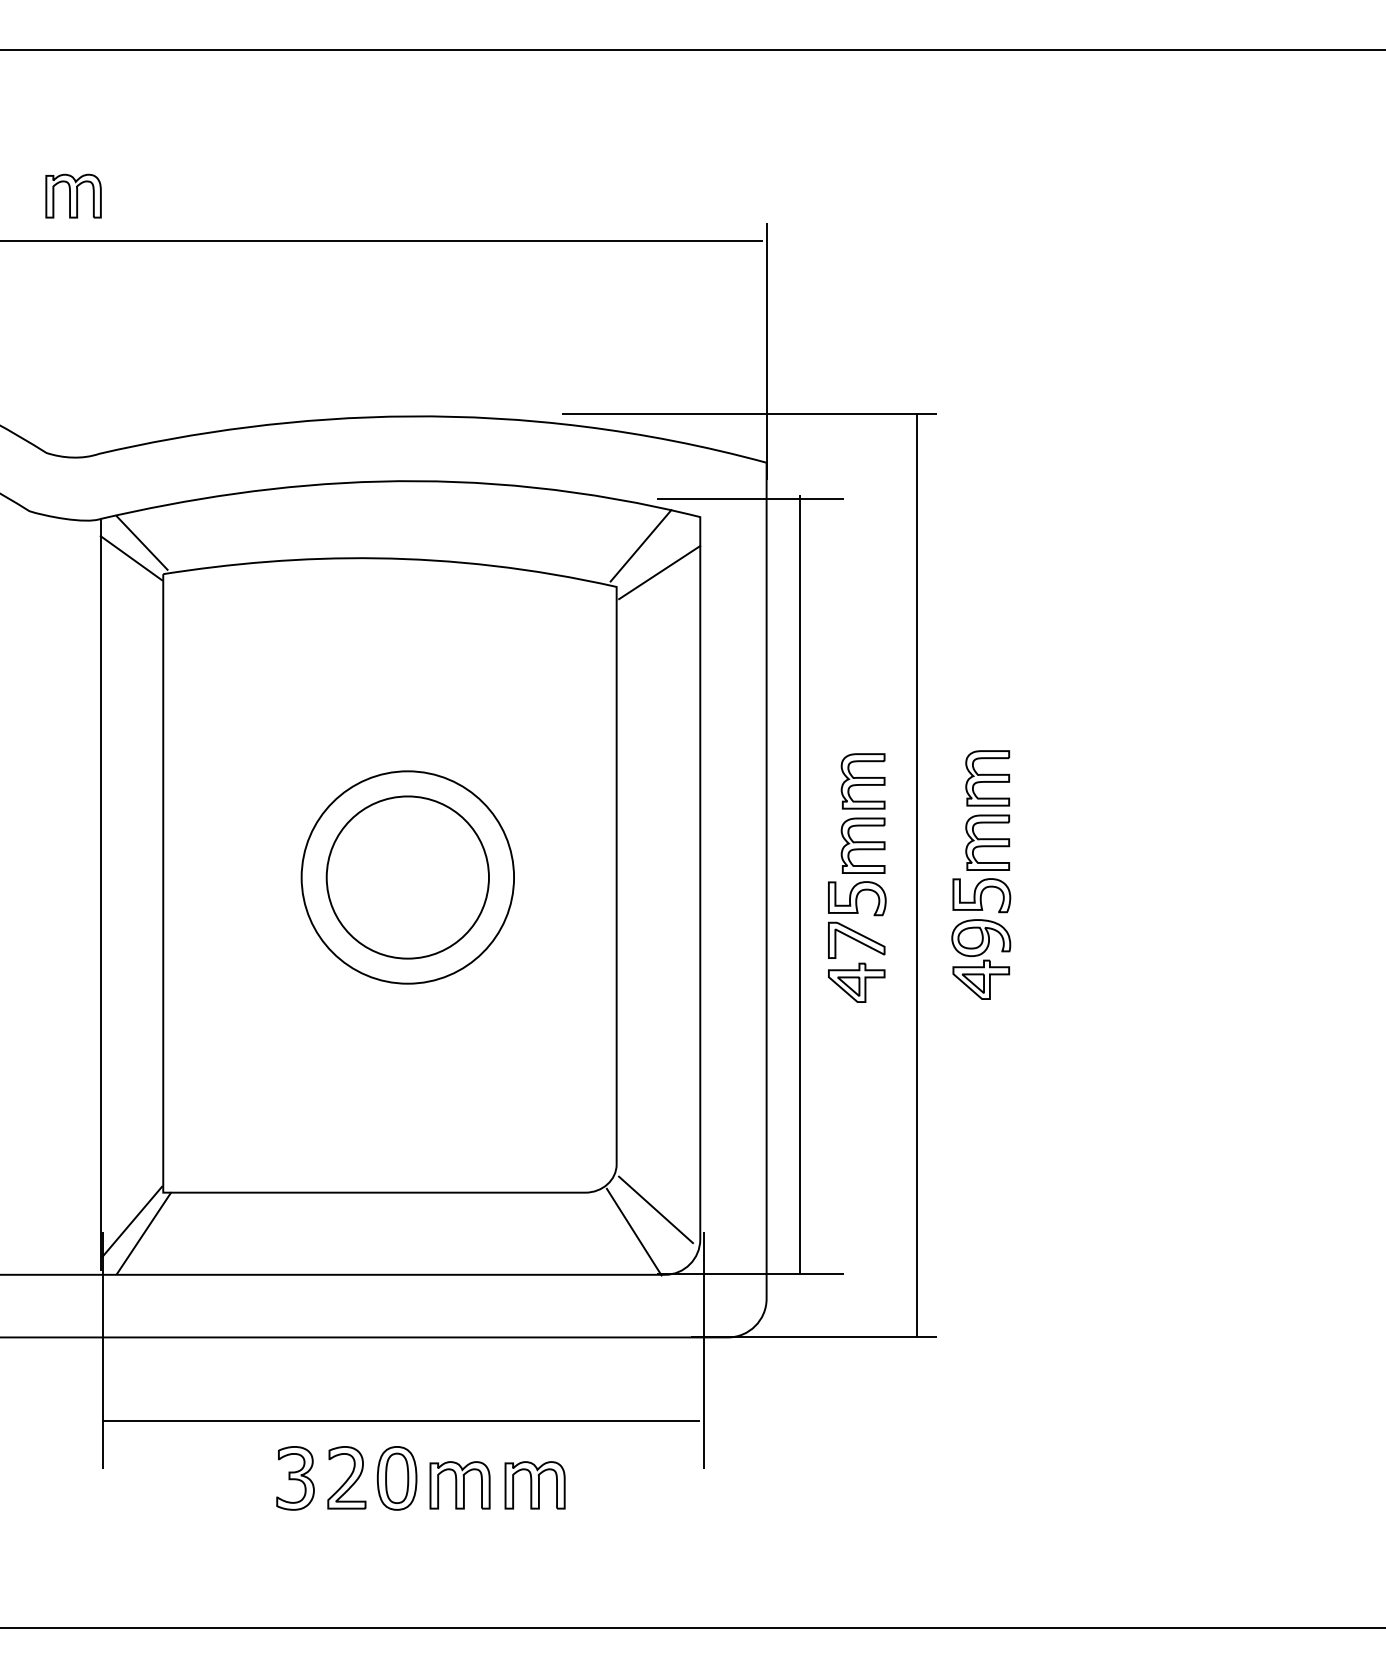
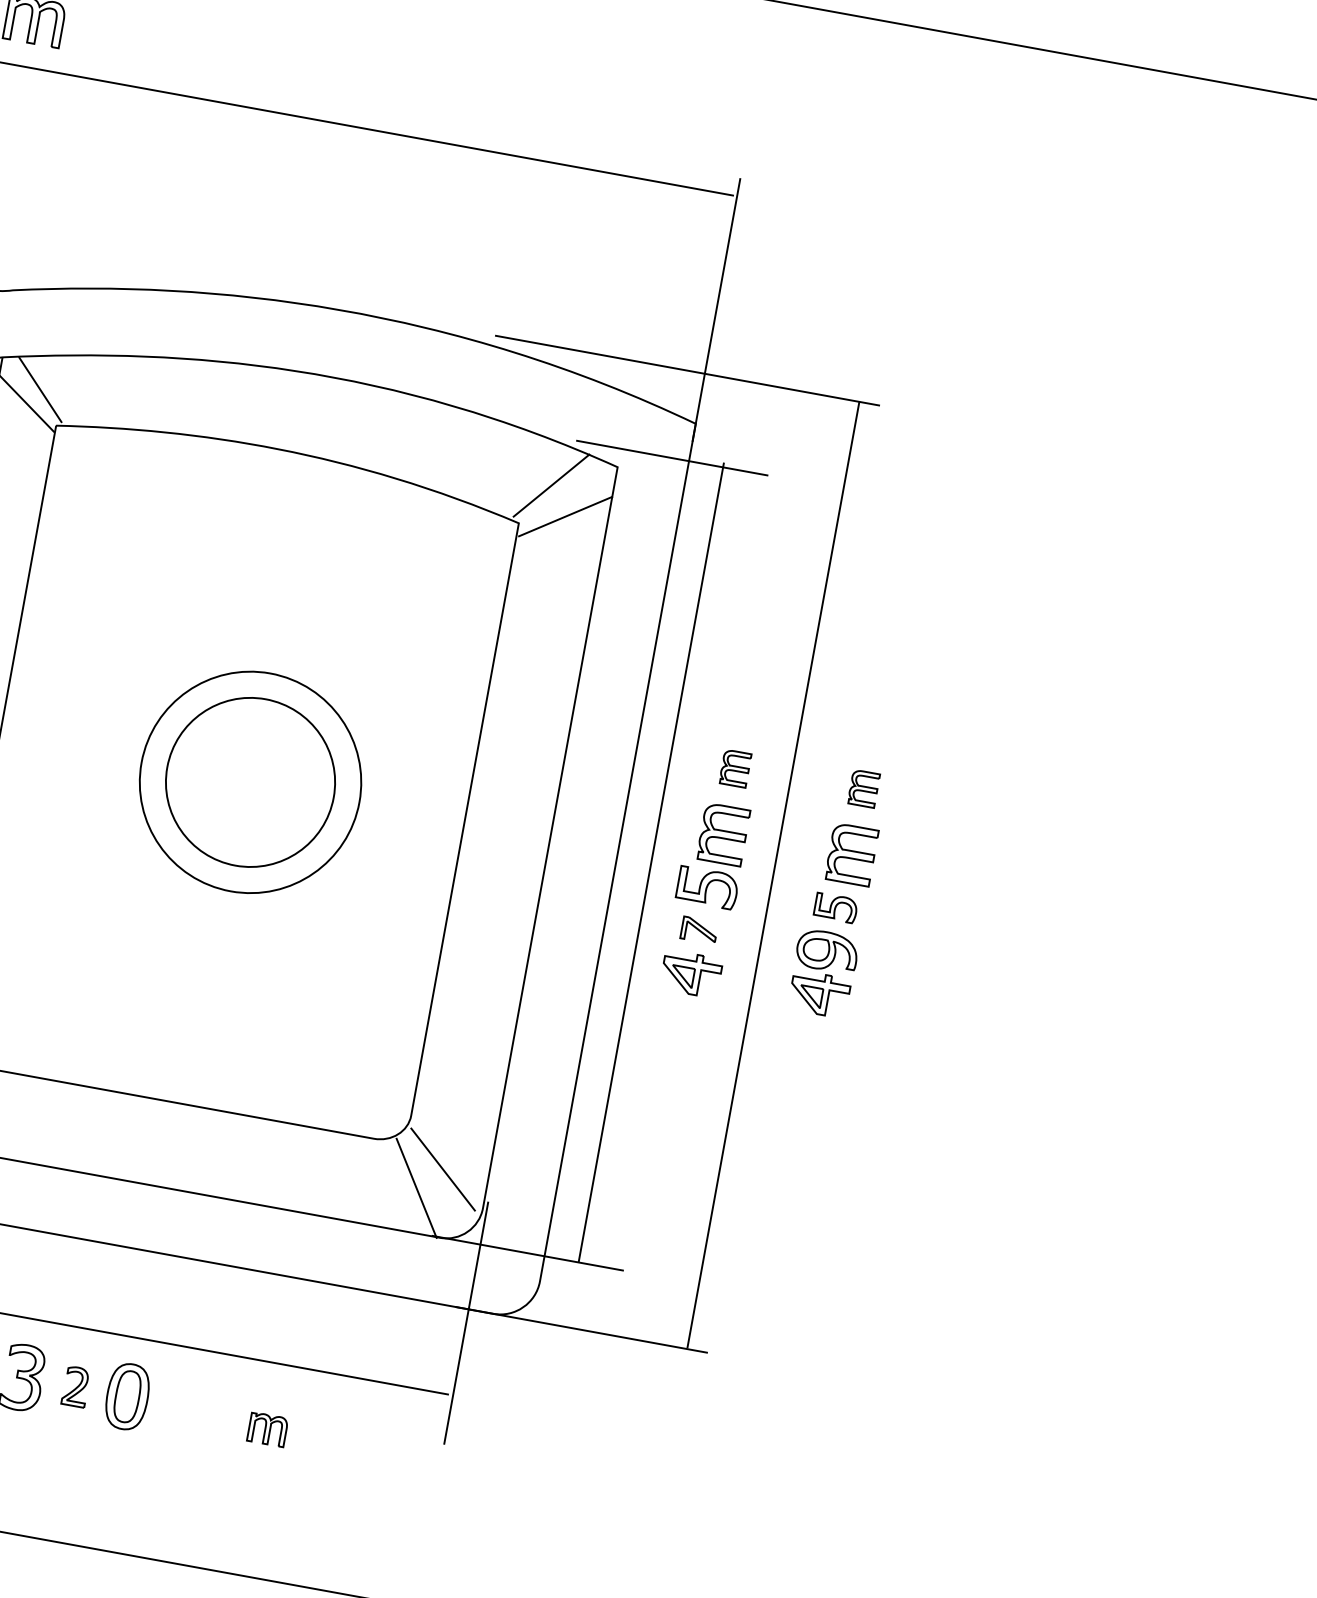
part: (987, 778) -> (863, 788), size x0.6
part: (862, 781) -> (734, 768), size x0.6
part: (981, 895) -> (835, 907), size x0.7
part: (856, 939) -> (699, 929), size x0.6
part: (346, 1477) -> (75, 1386), size x0.6
part: (459, 1485) -> (190, 1415), removed
part: (534, 1485) -> (267, 1429), size x0.6

